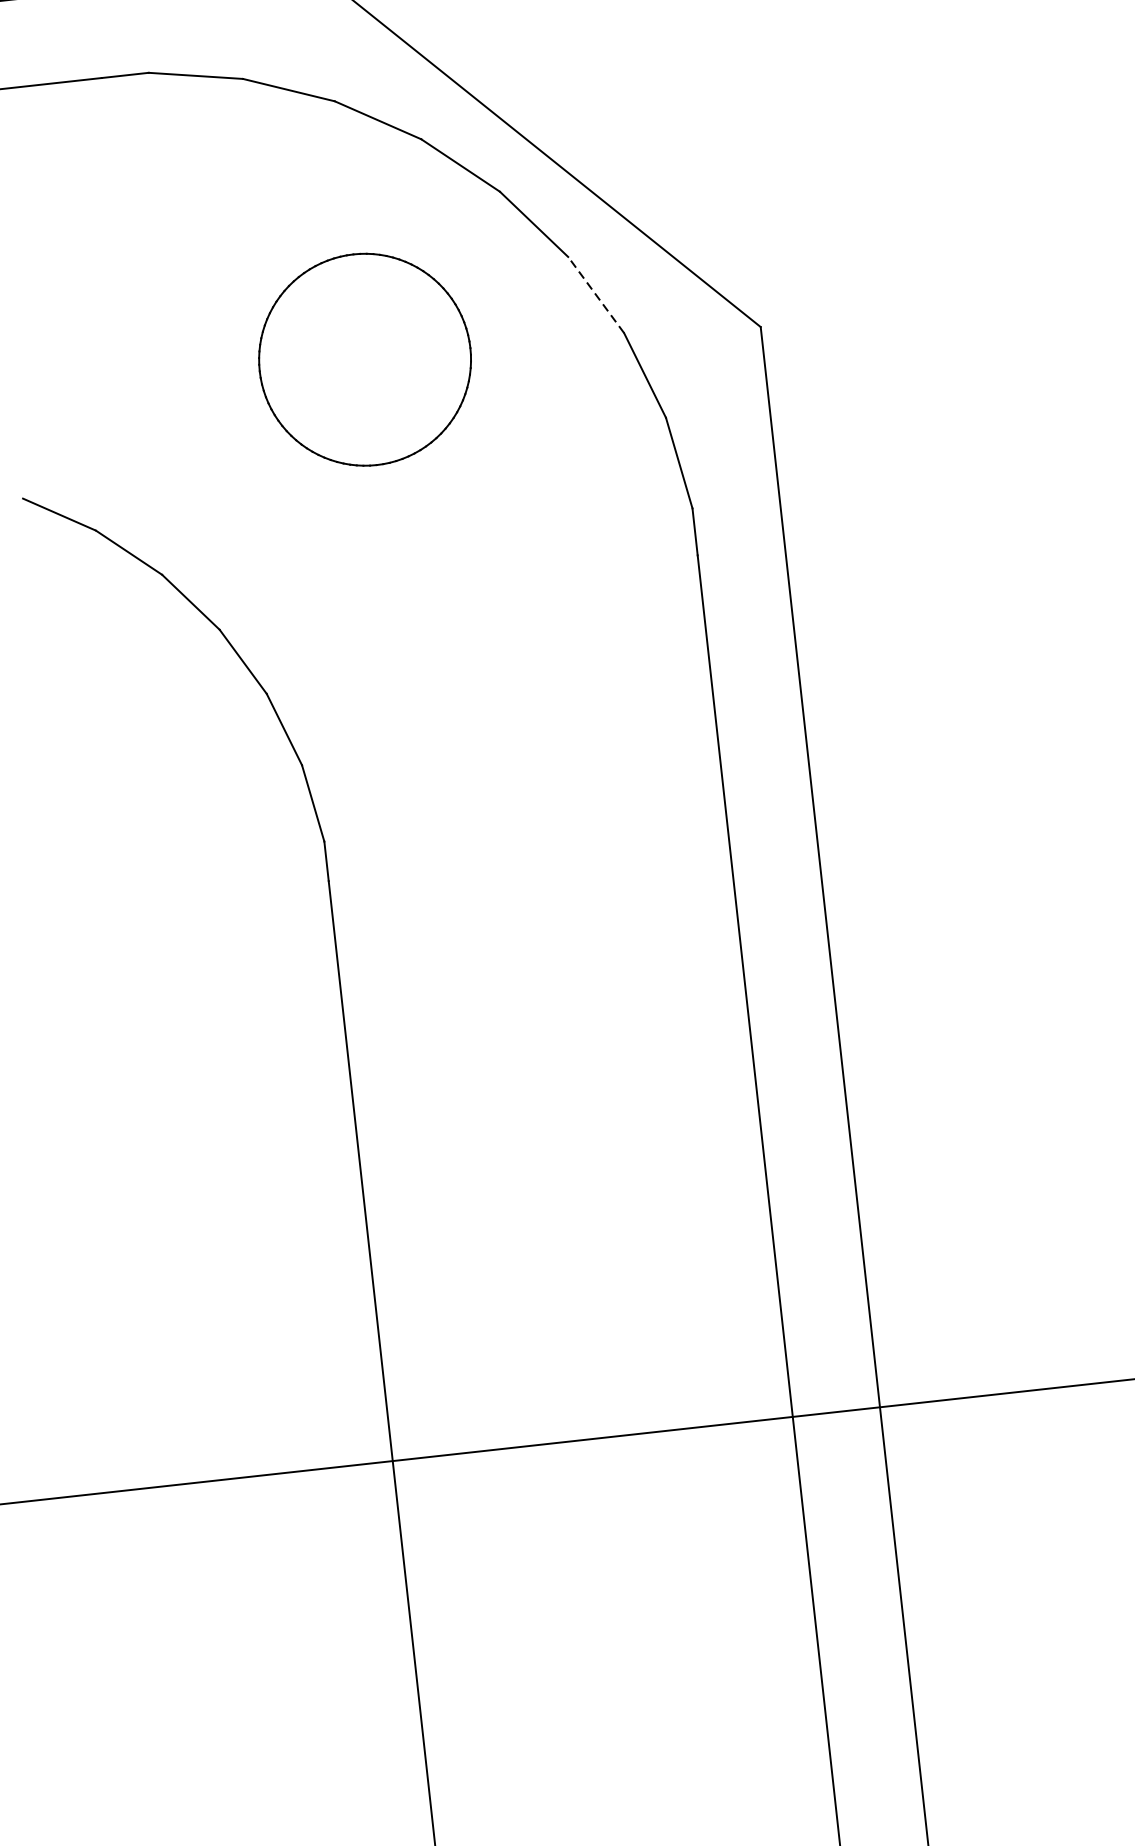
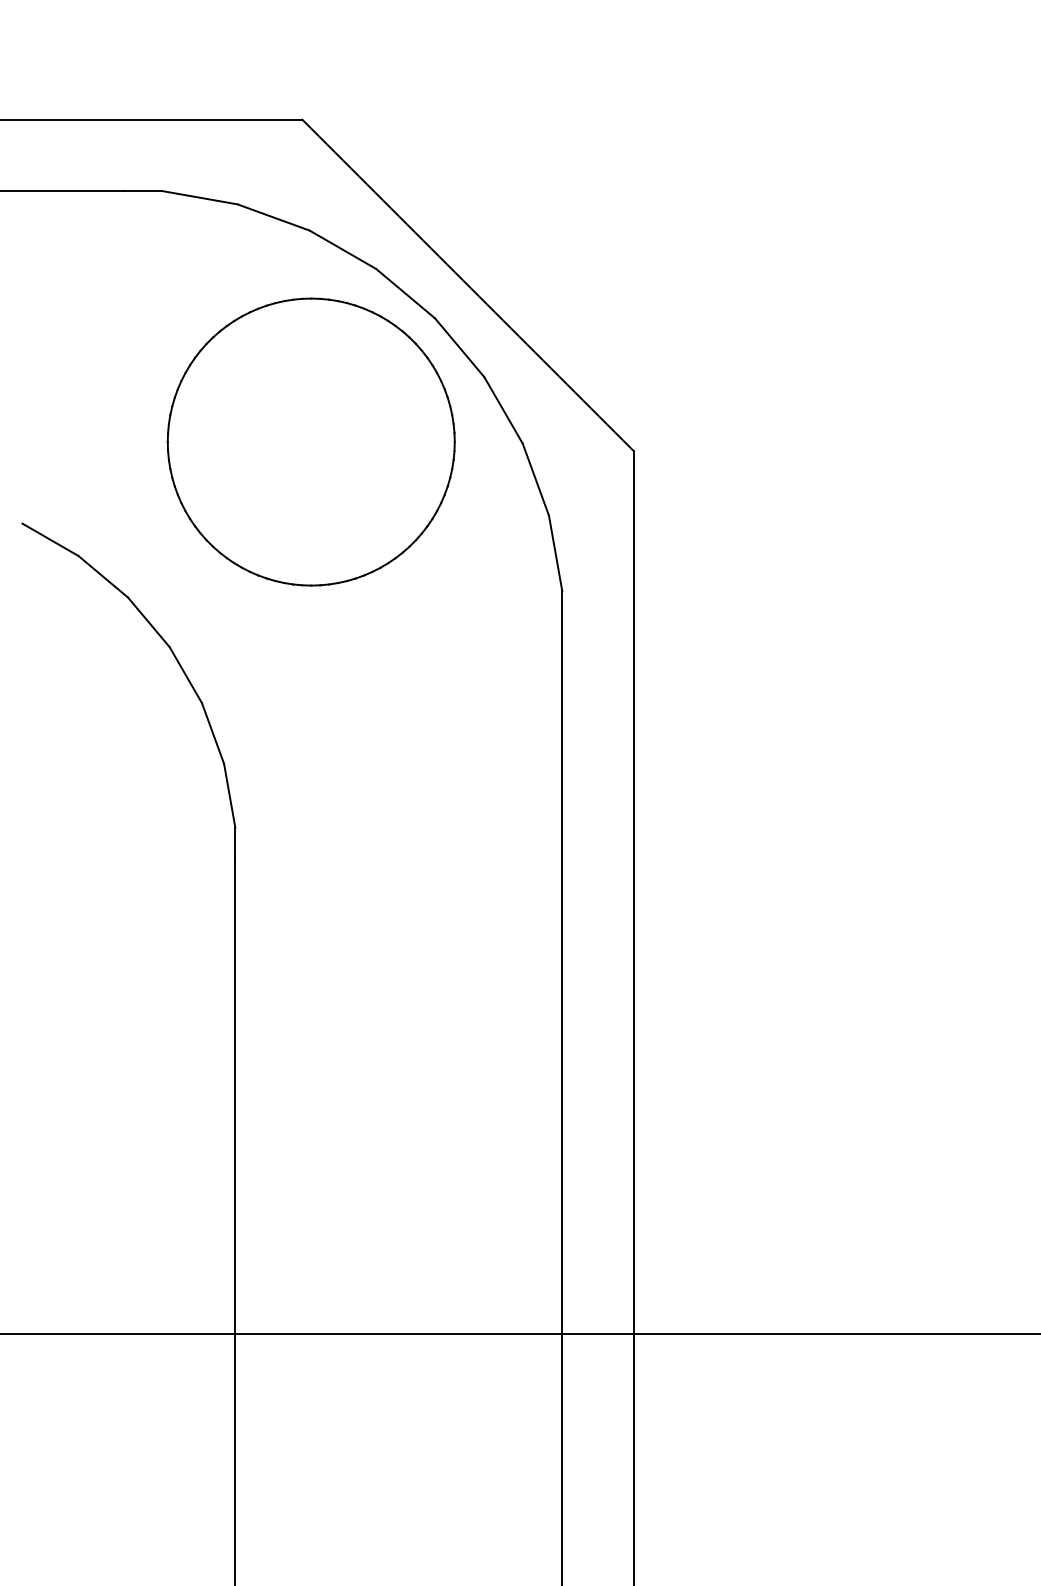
line: (595, 293) -> (503, 409), dashed -> solid
part: (364, 359) -> (310, 441), size x1.67

